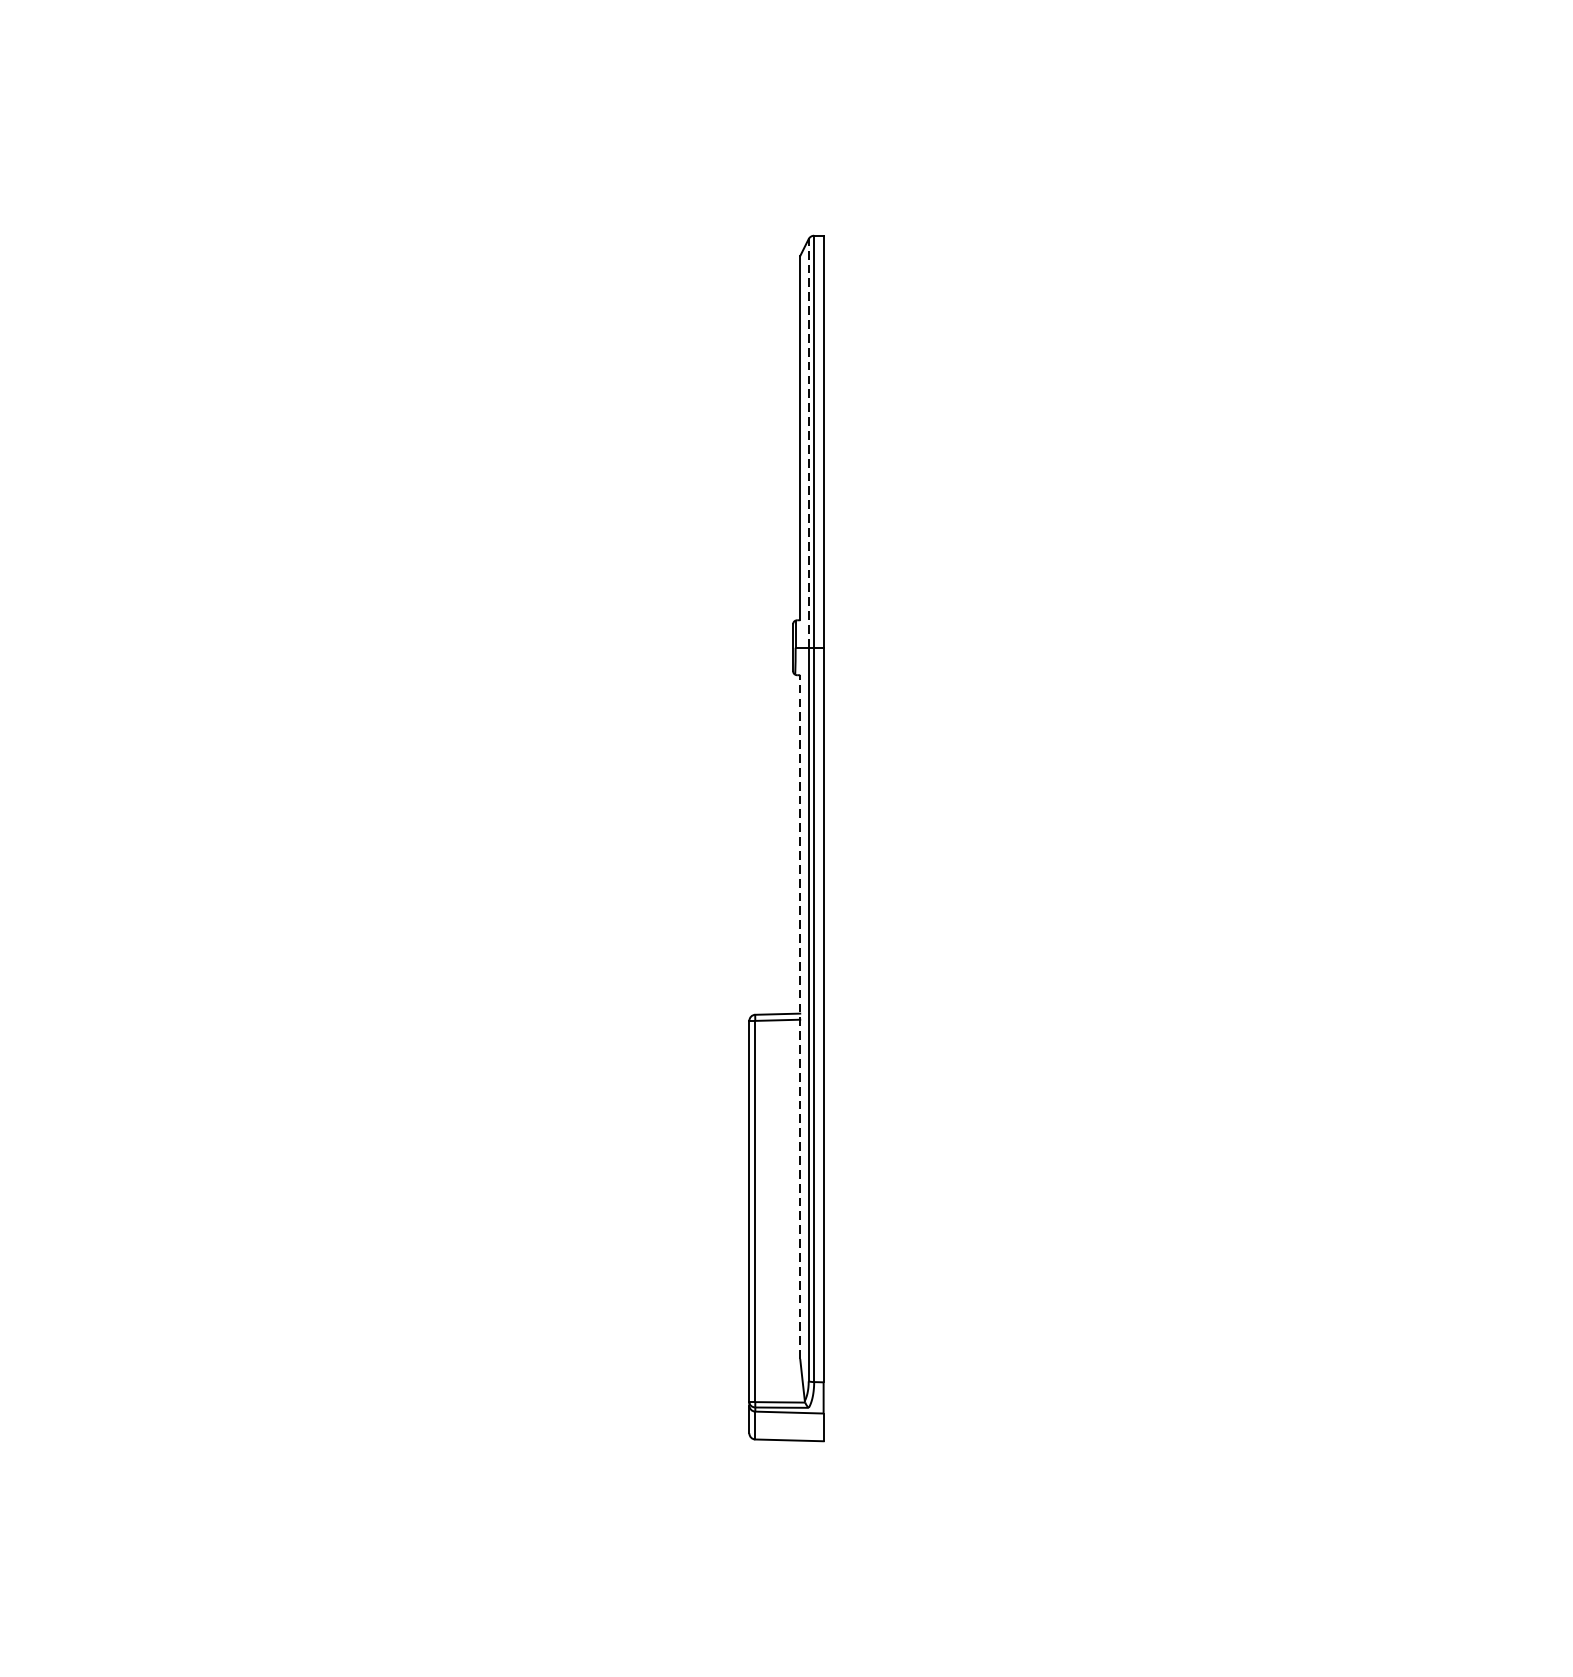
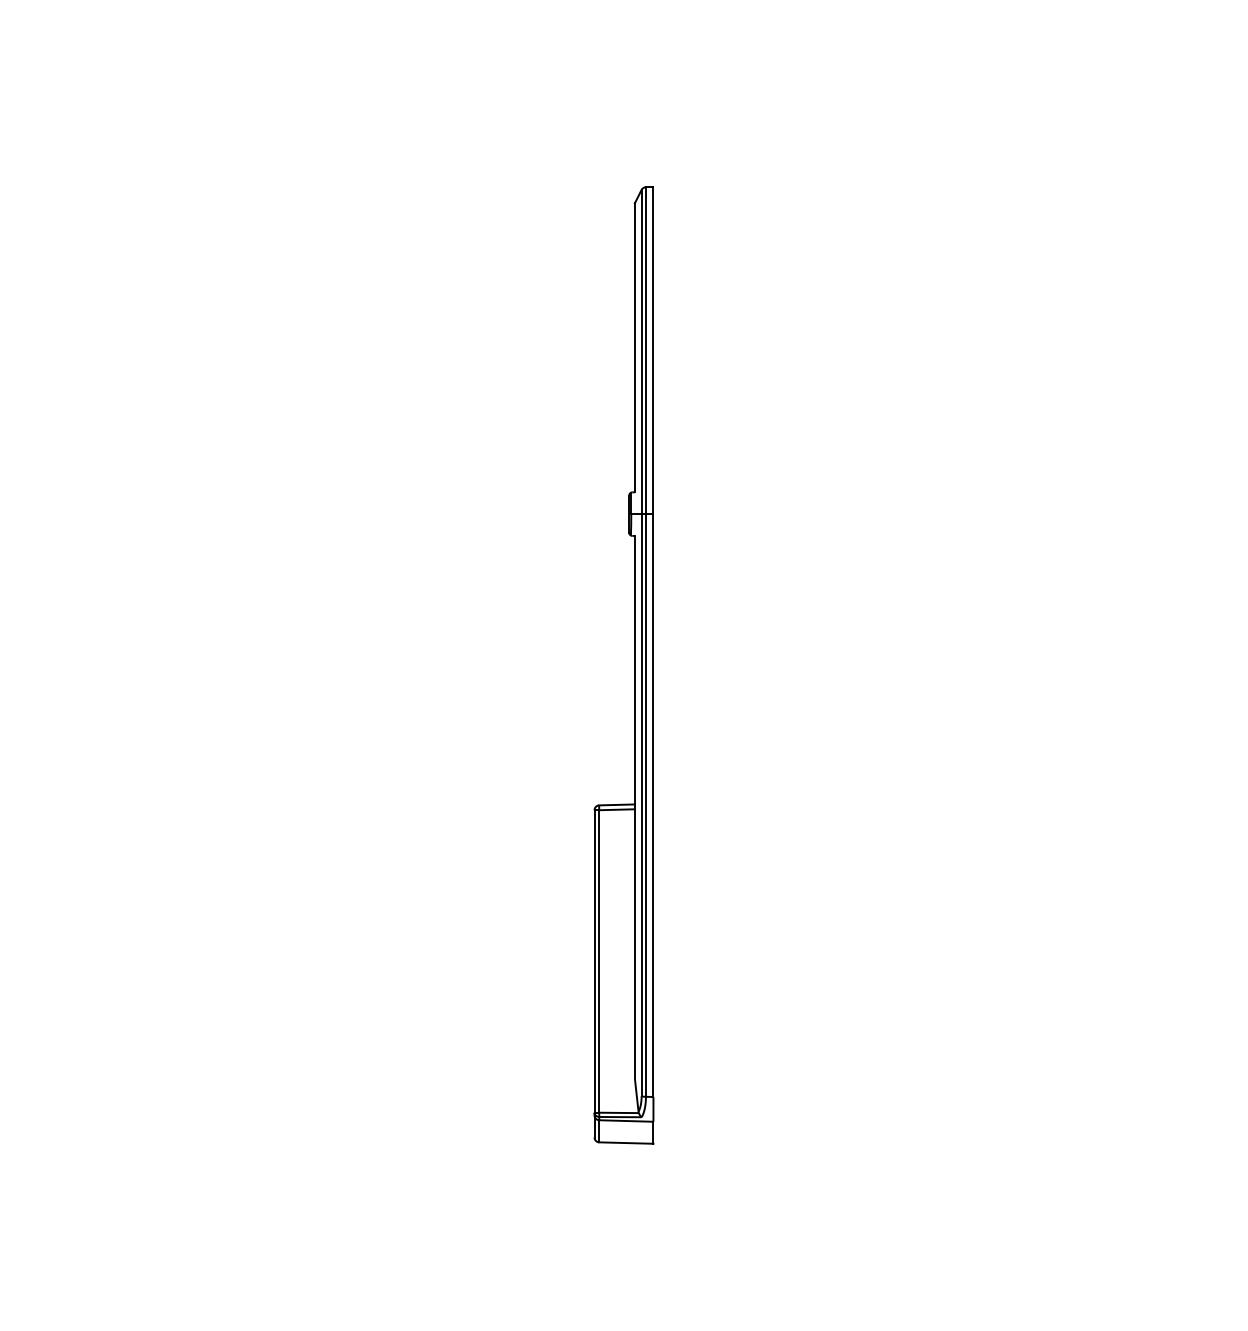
line: (808, 442) -> (641, 351), dashed -> solid
line: (799, 1016) -> (634, 806), dashed -> solid

